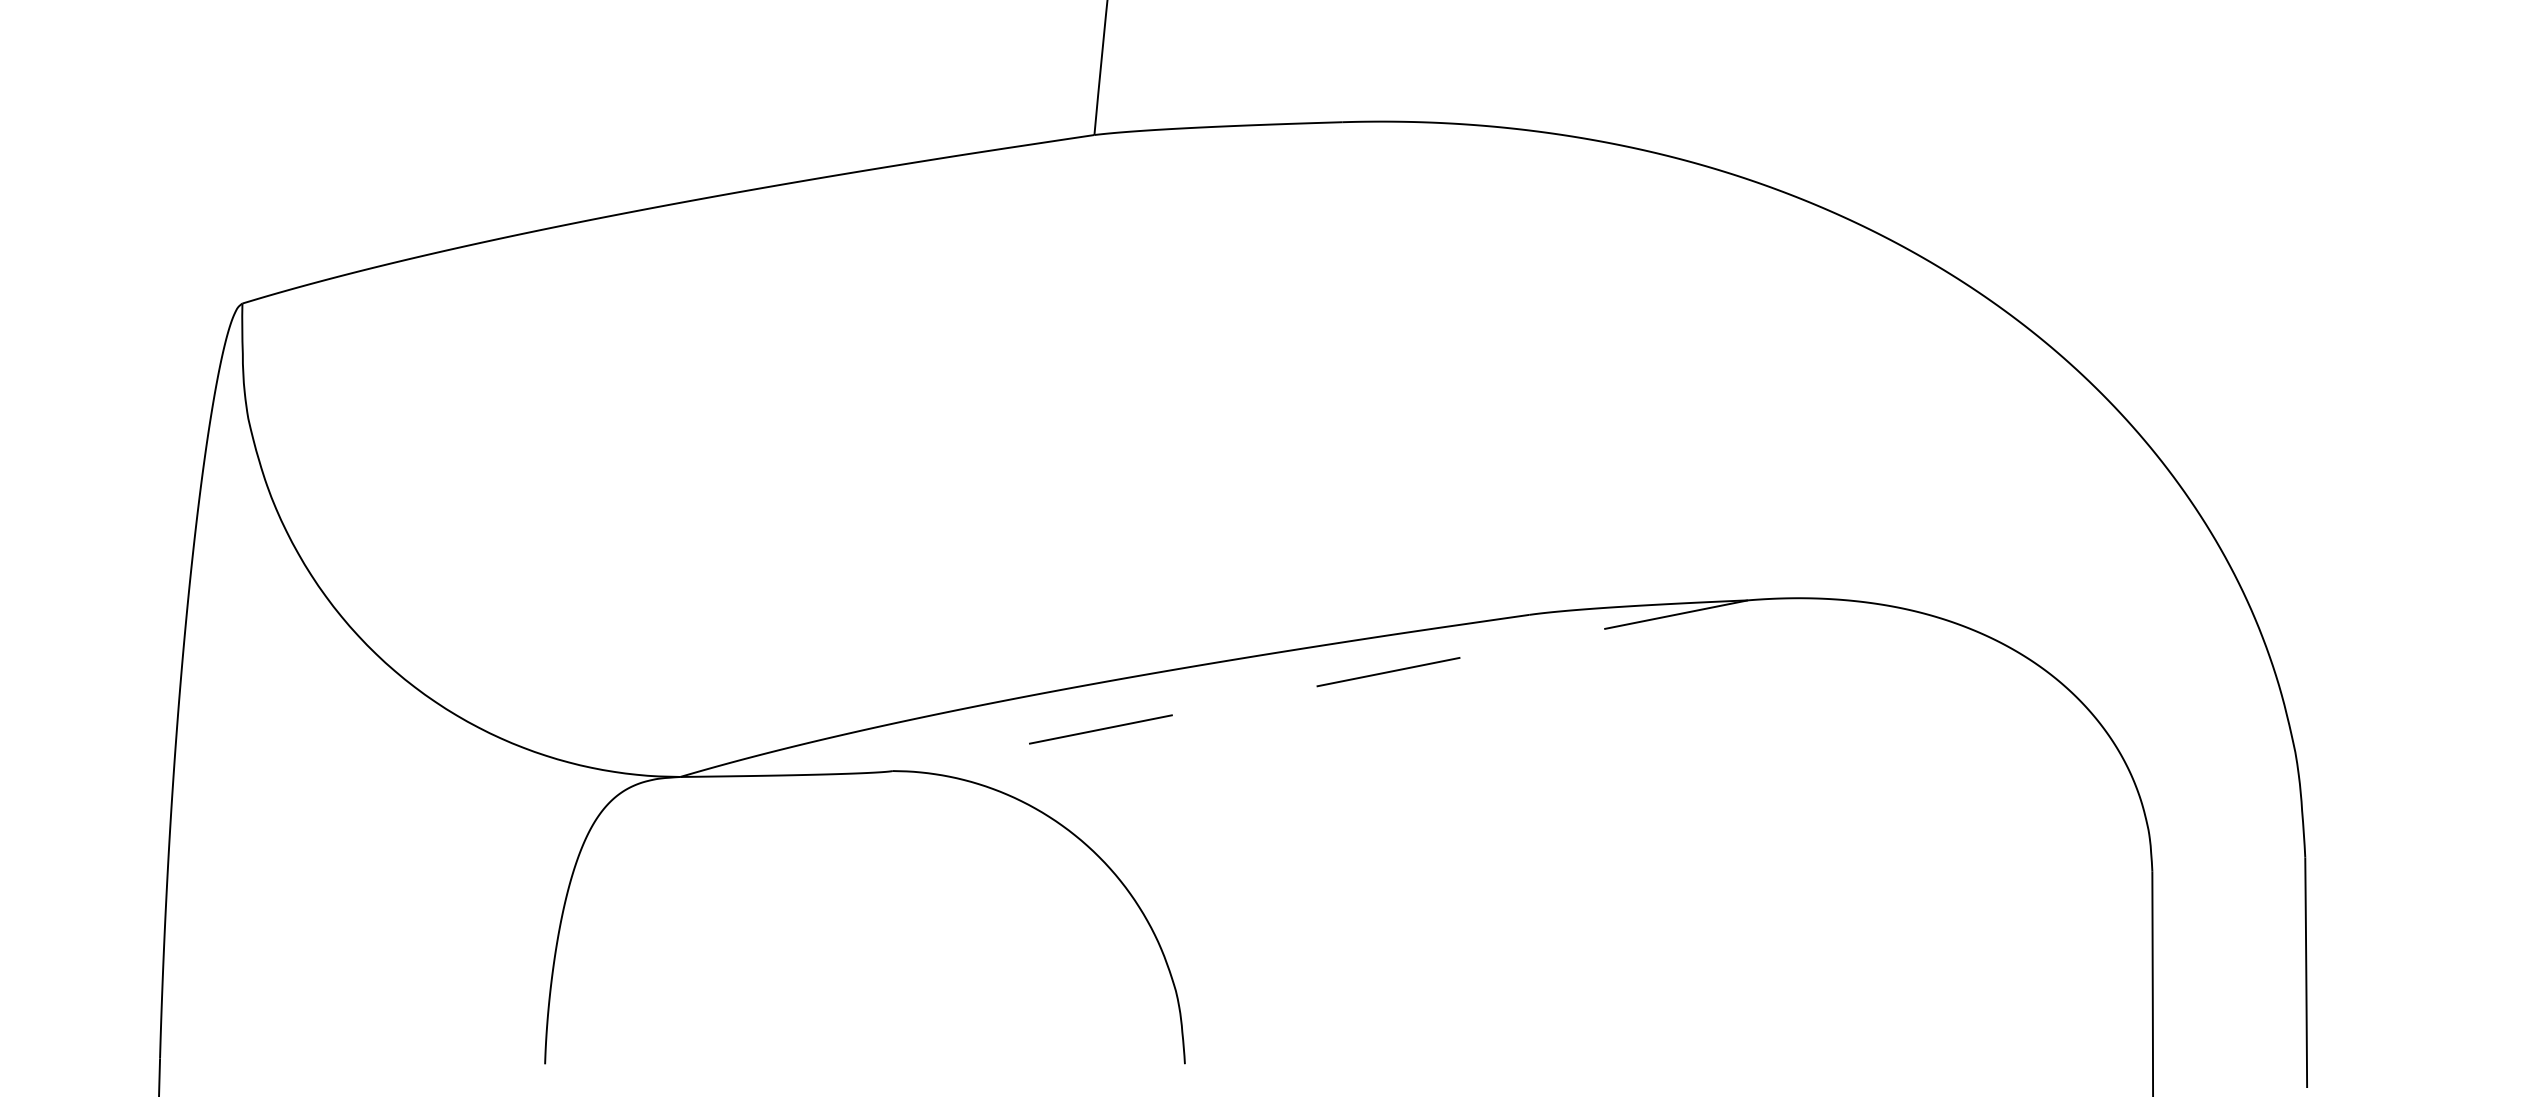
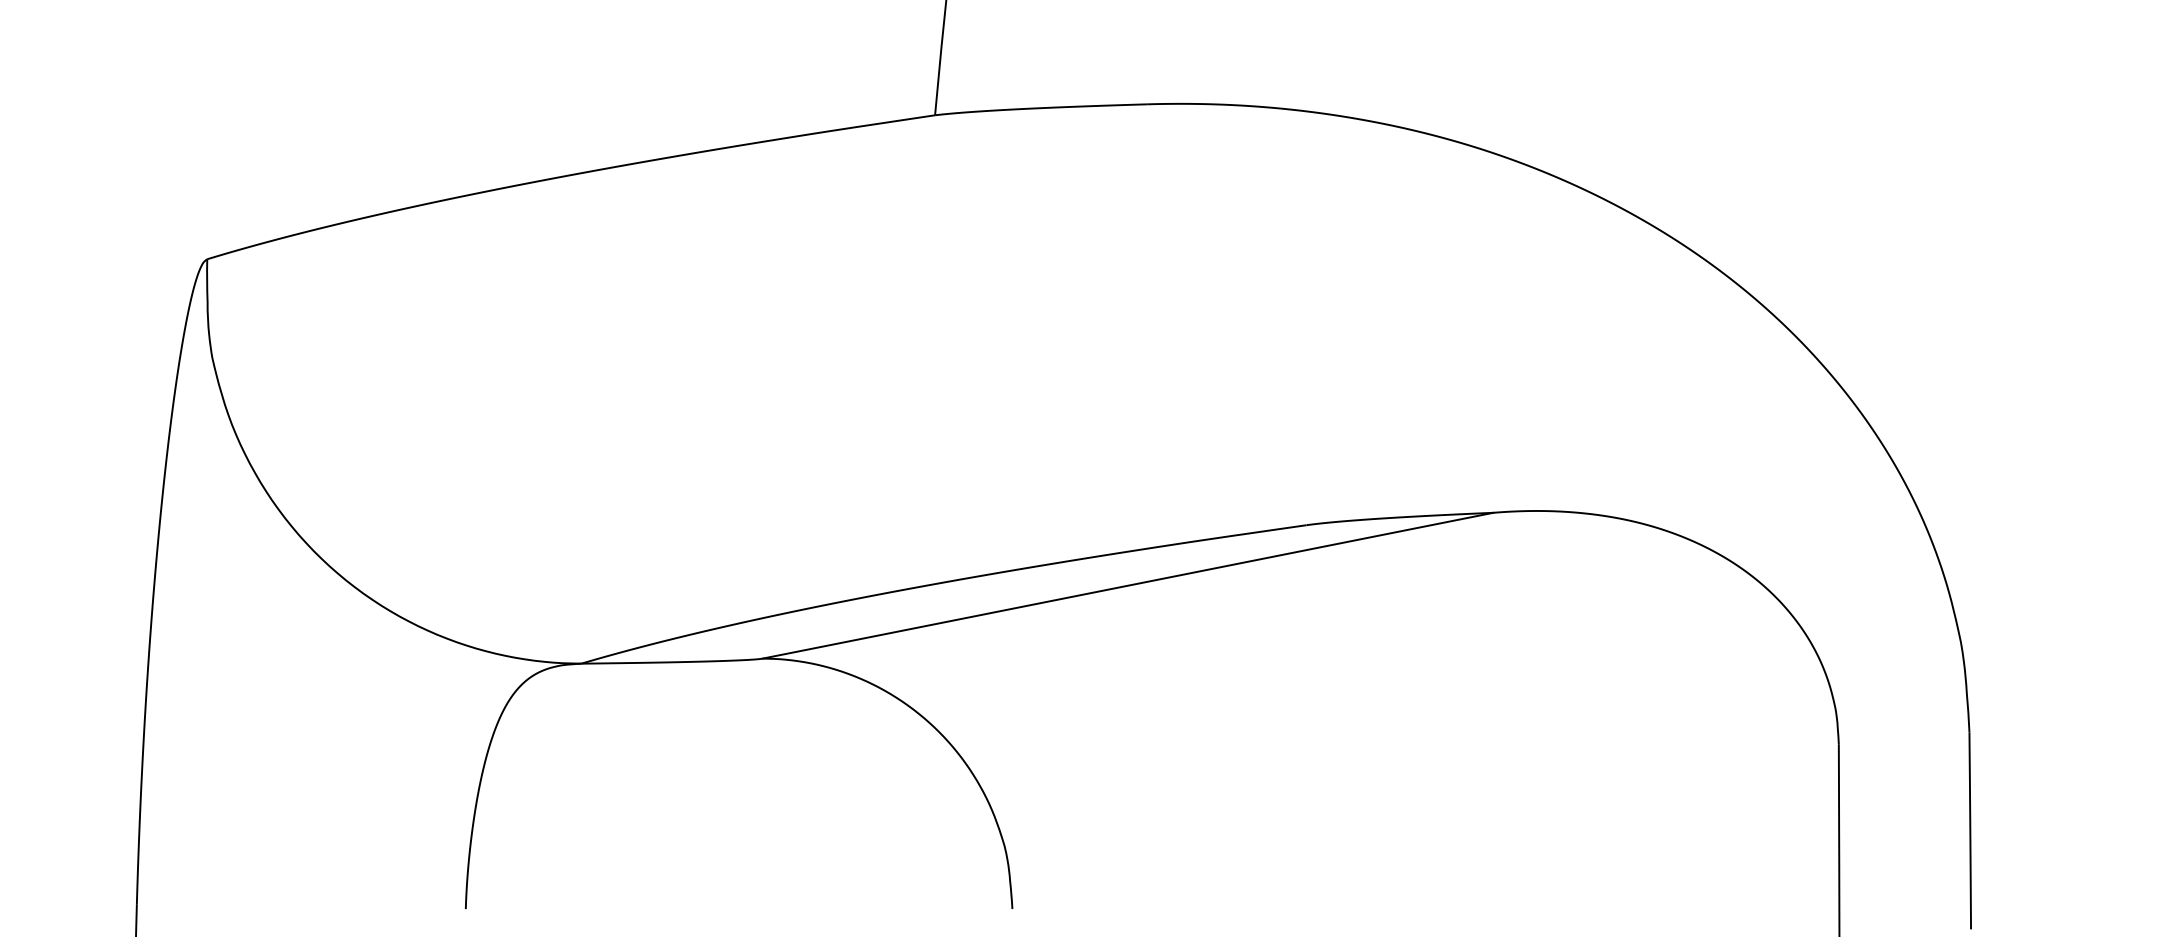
line: (1319, 685) -> (1127, 585), dashed -> solid

